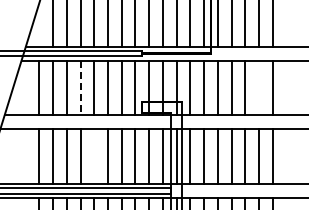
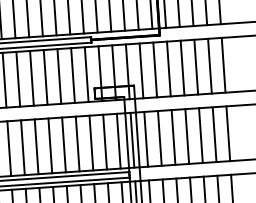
line: (258, 87) -> (209, 65), added
line: (80, 88) -> (31, 78), dashed -> solid
line: (94, 156) -> (50, 145), added

